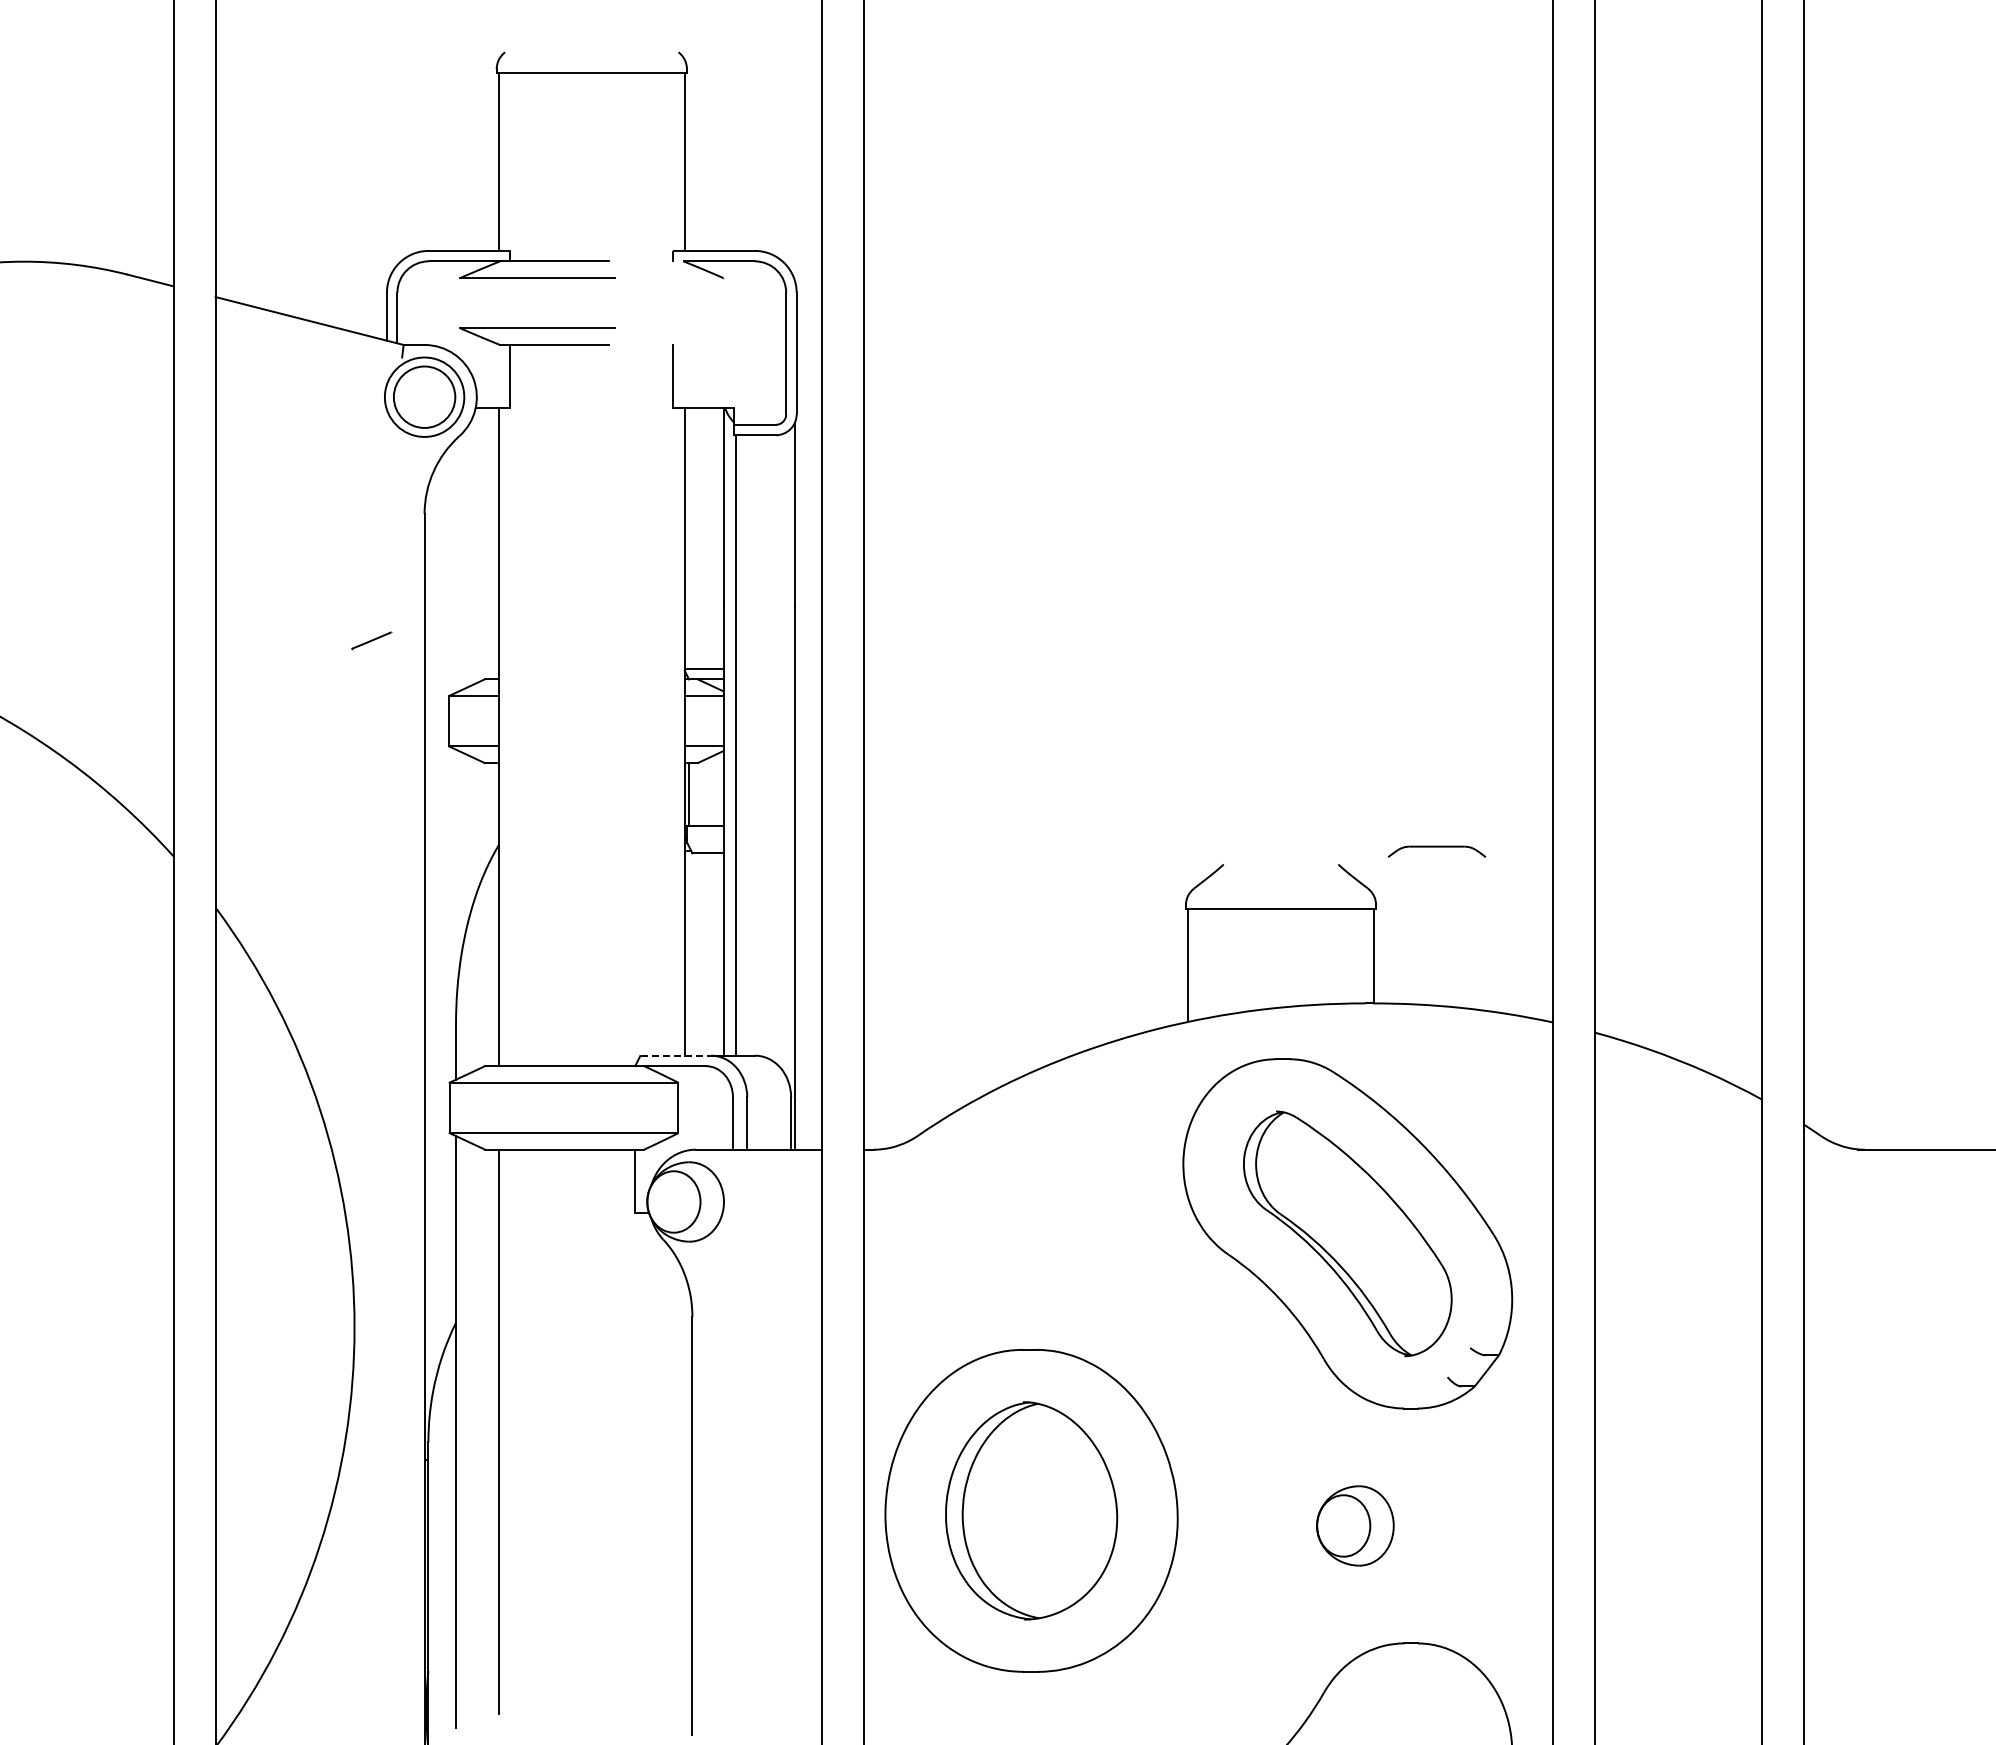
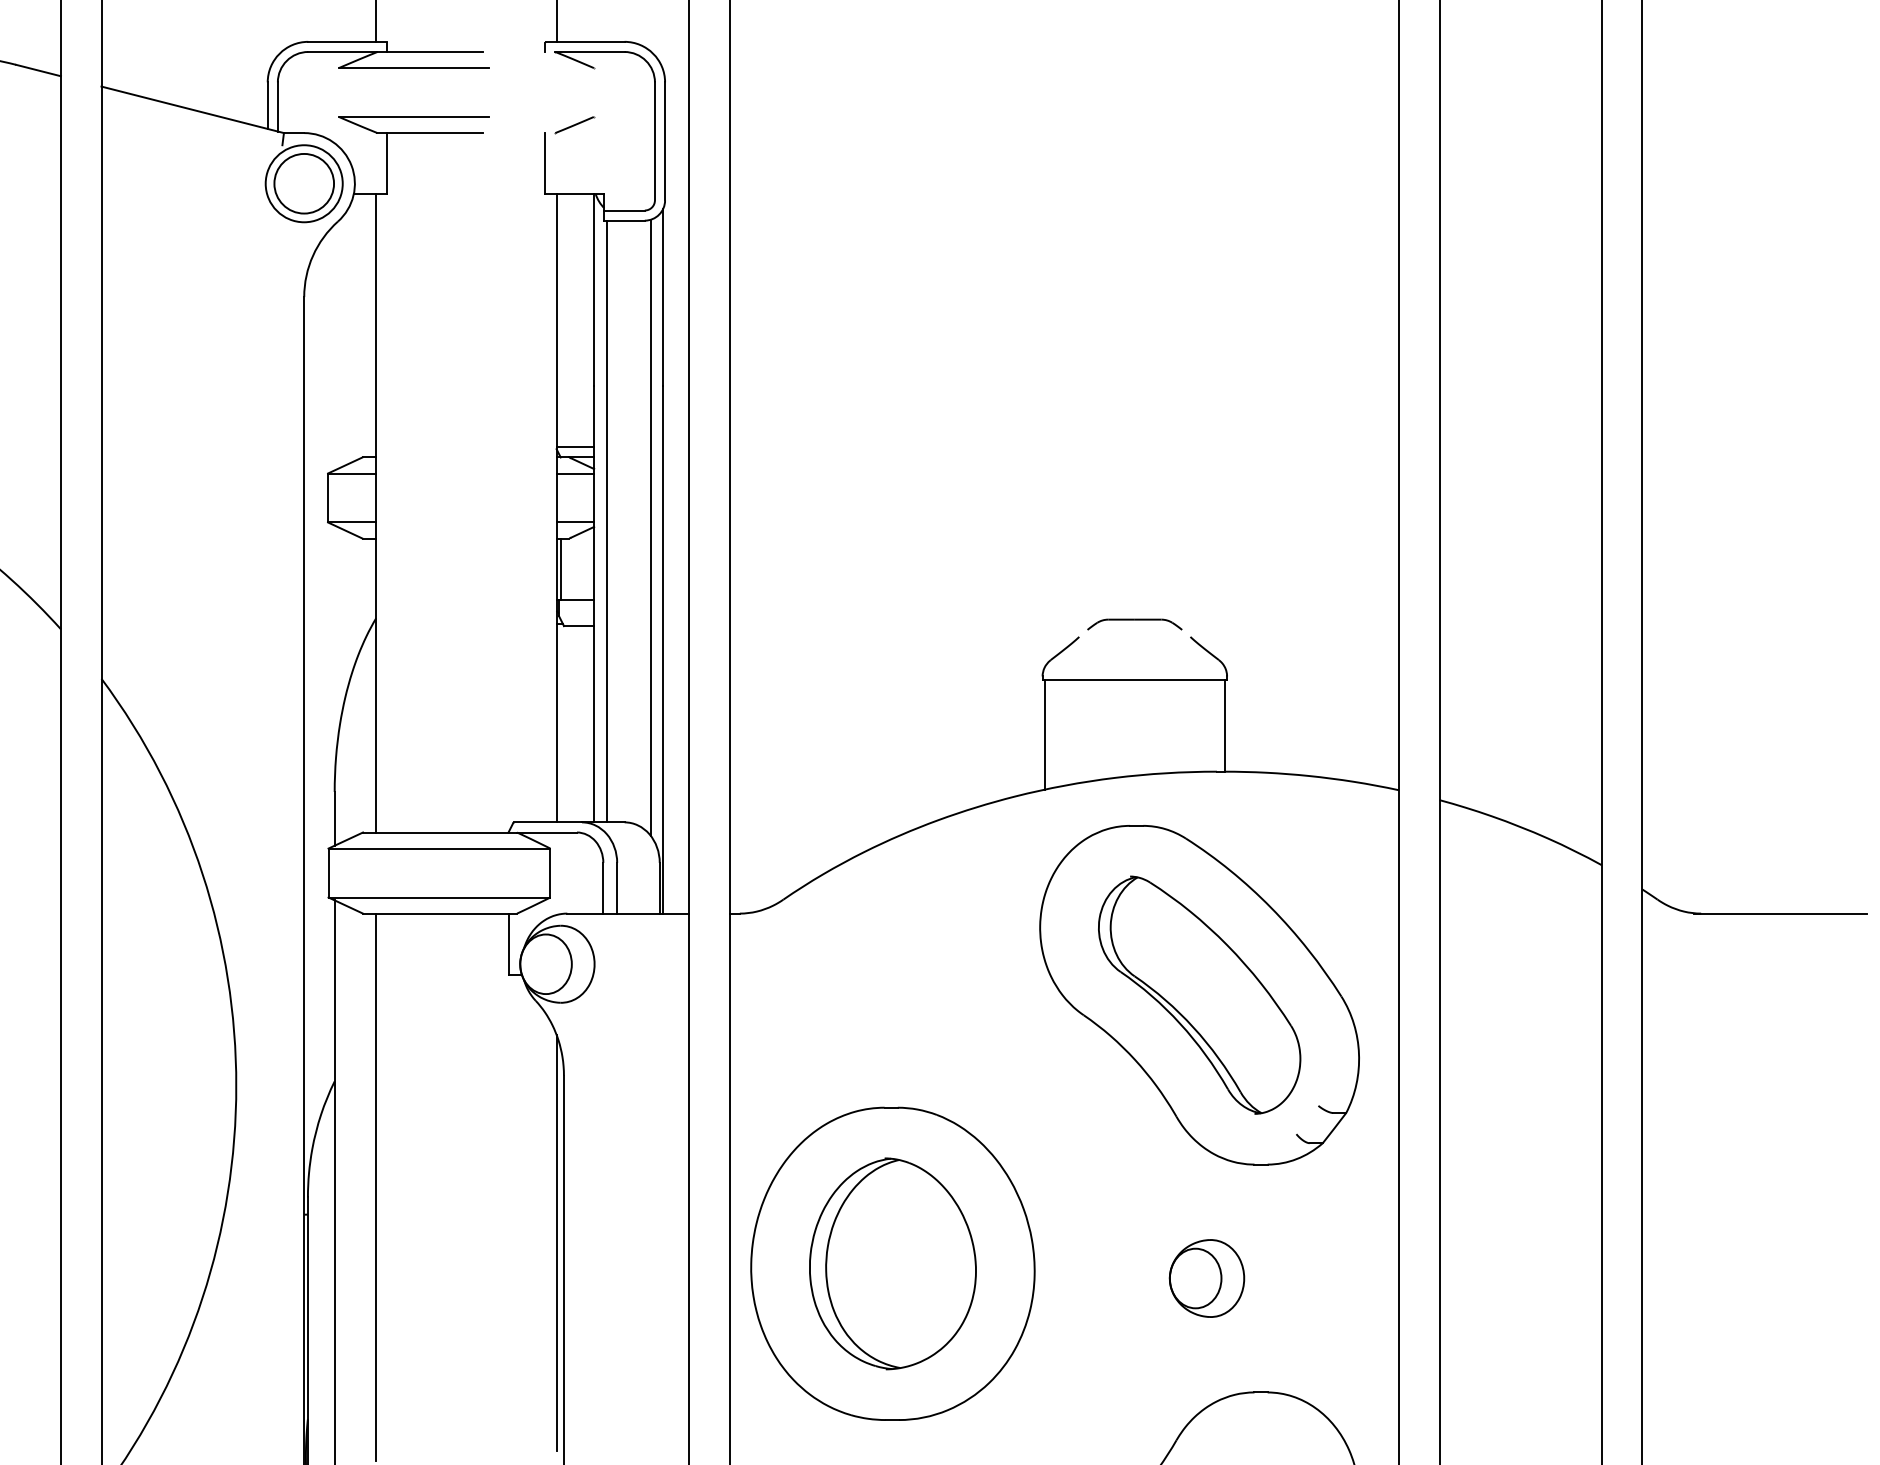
line: (371, 640) -> (574, 124), moved
line: (781, 751) -> (650, 527), added
part: (1436, 851) -> (1134, 624), moved
line: (676, 1055) -> (548, 822), dashed -> solid
line: (684, 1488) -> (556, 1242), added

